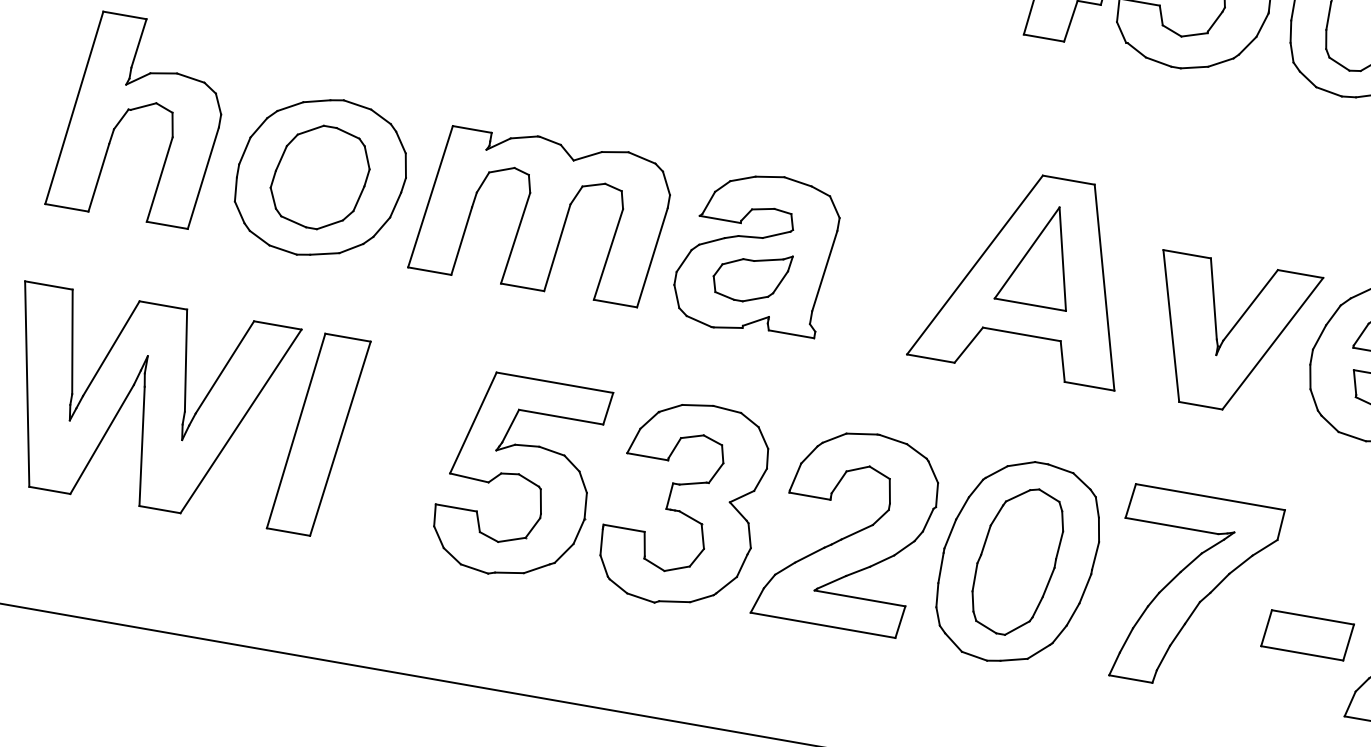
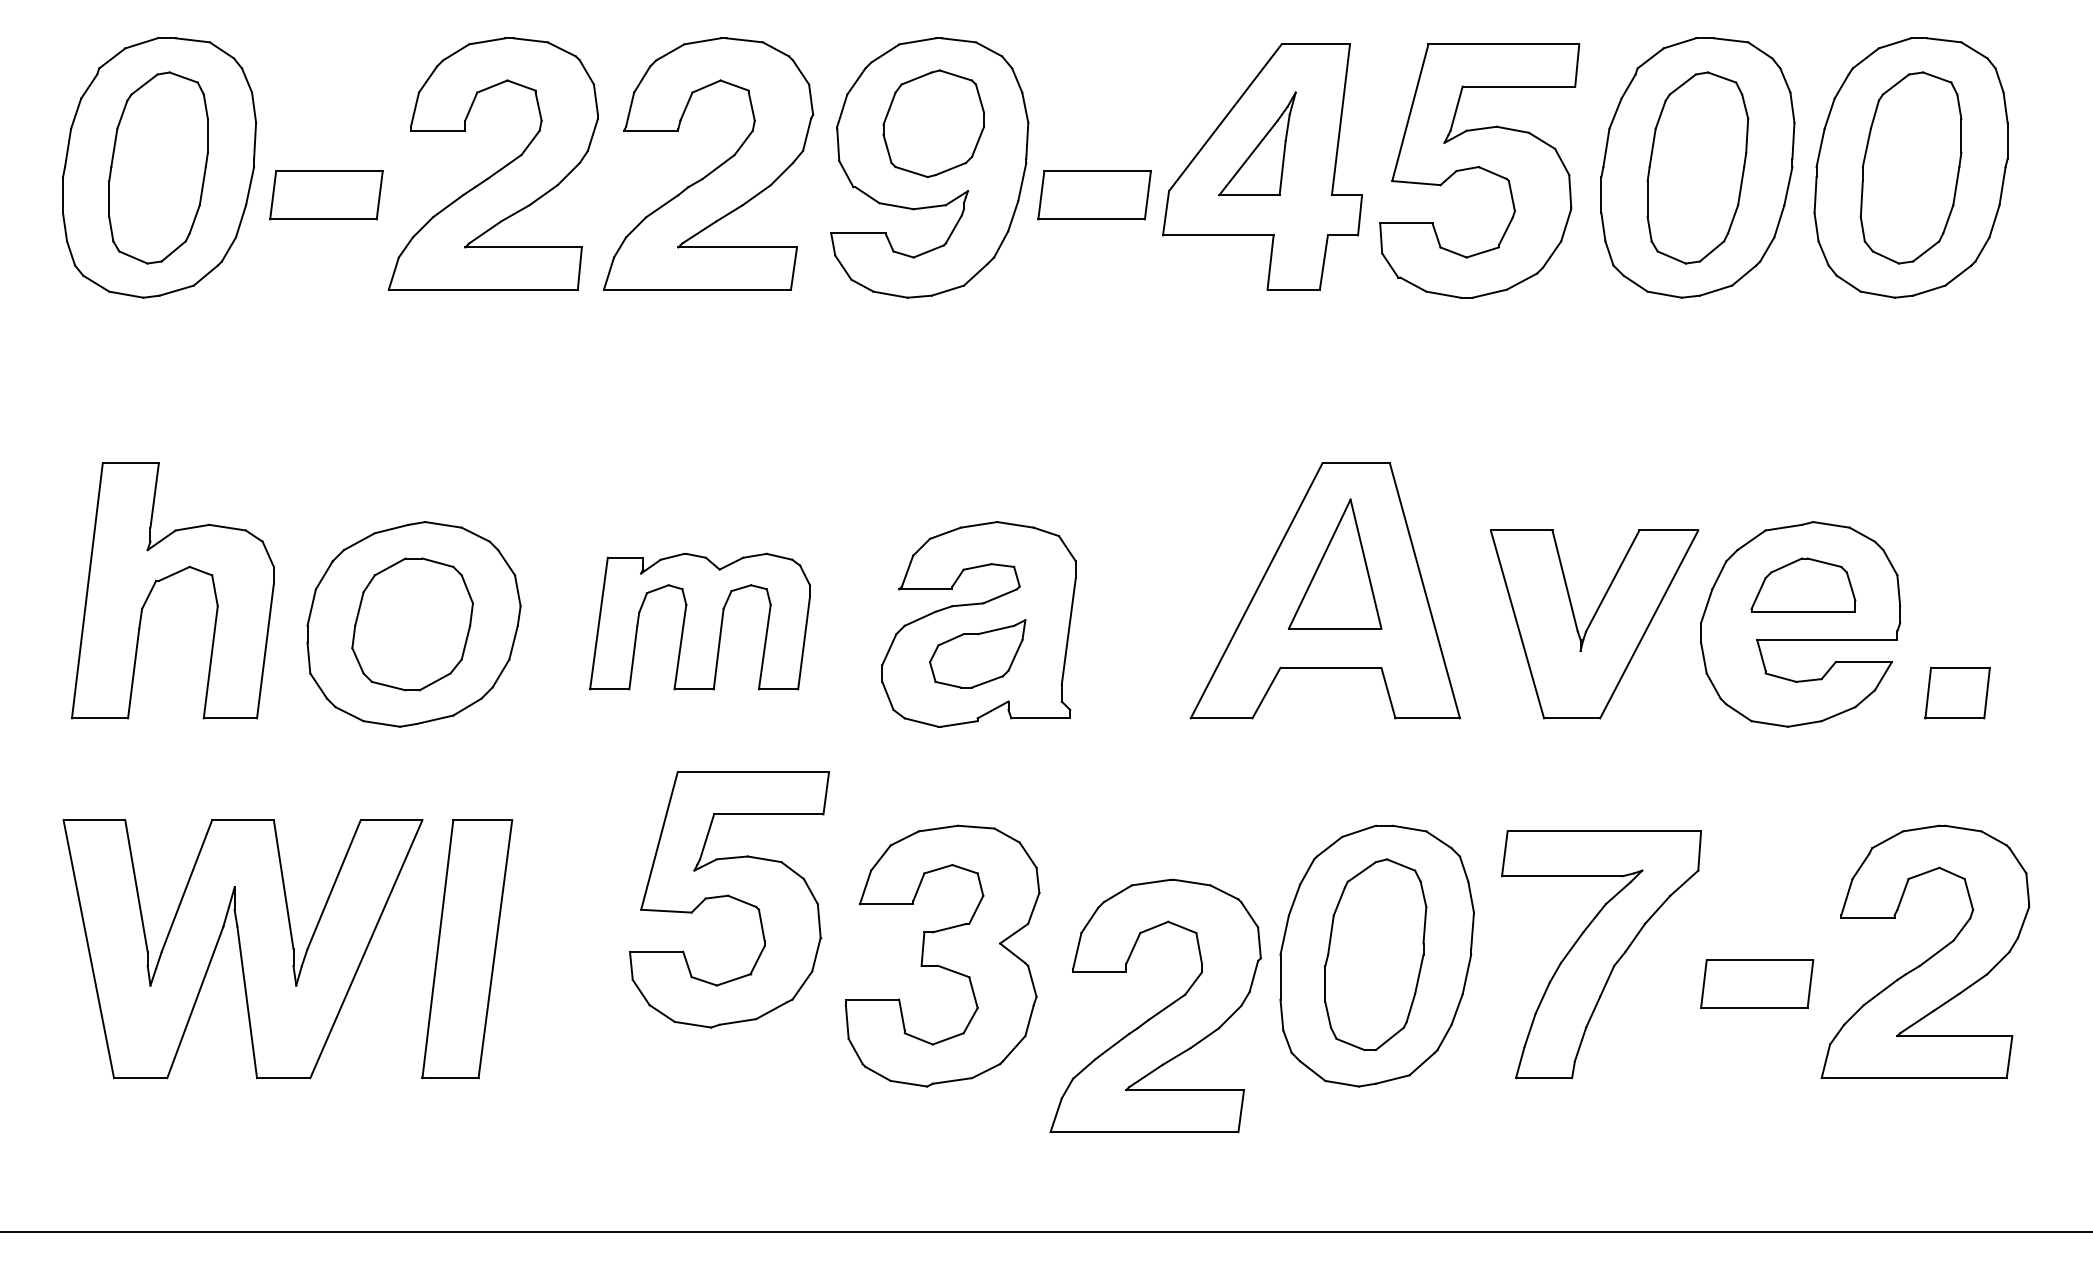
part: (541, 213) -> (699, 621), size x0.7
part: (519, 477) -> (729, 899), moved
part: (851, 533) -> (1160, 1010), moved

